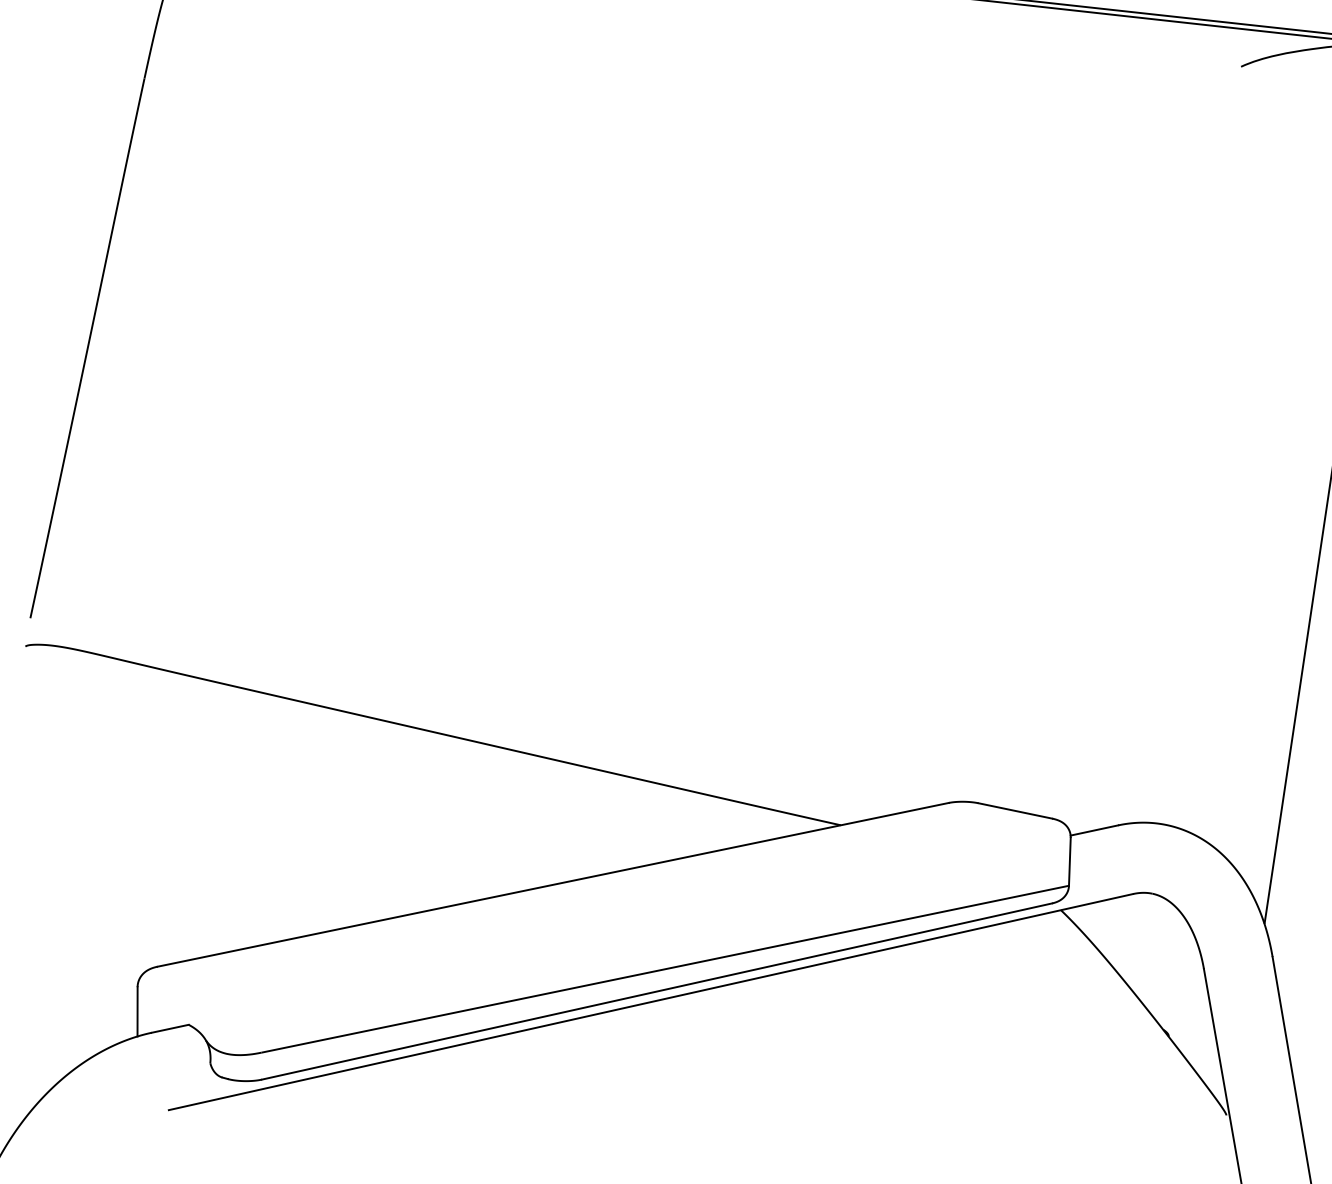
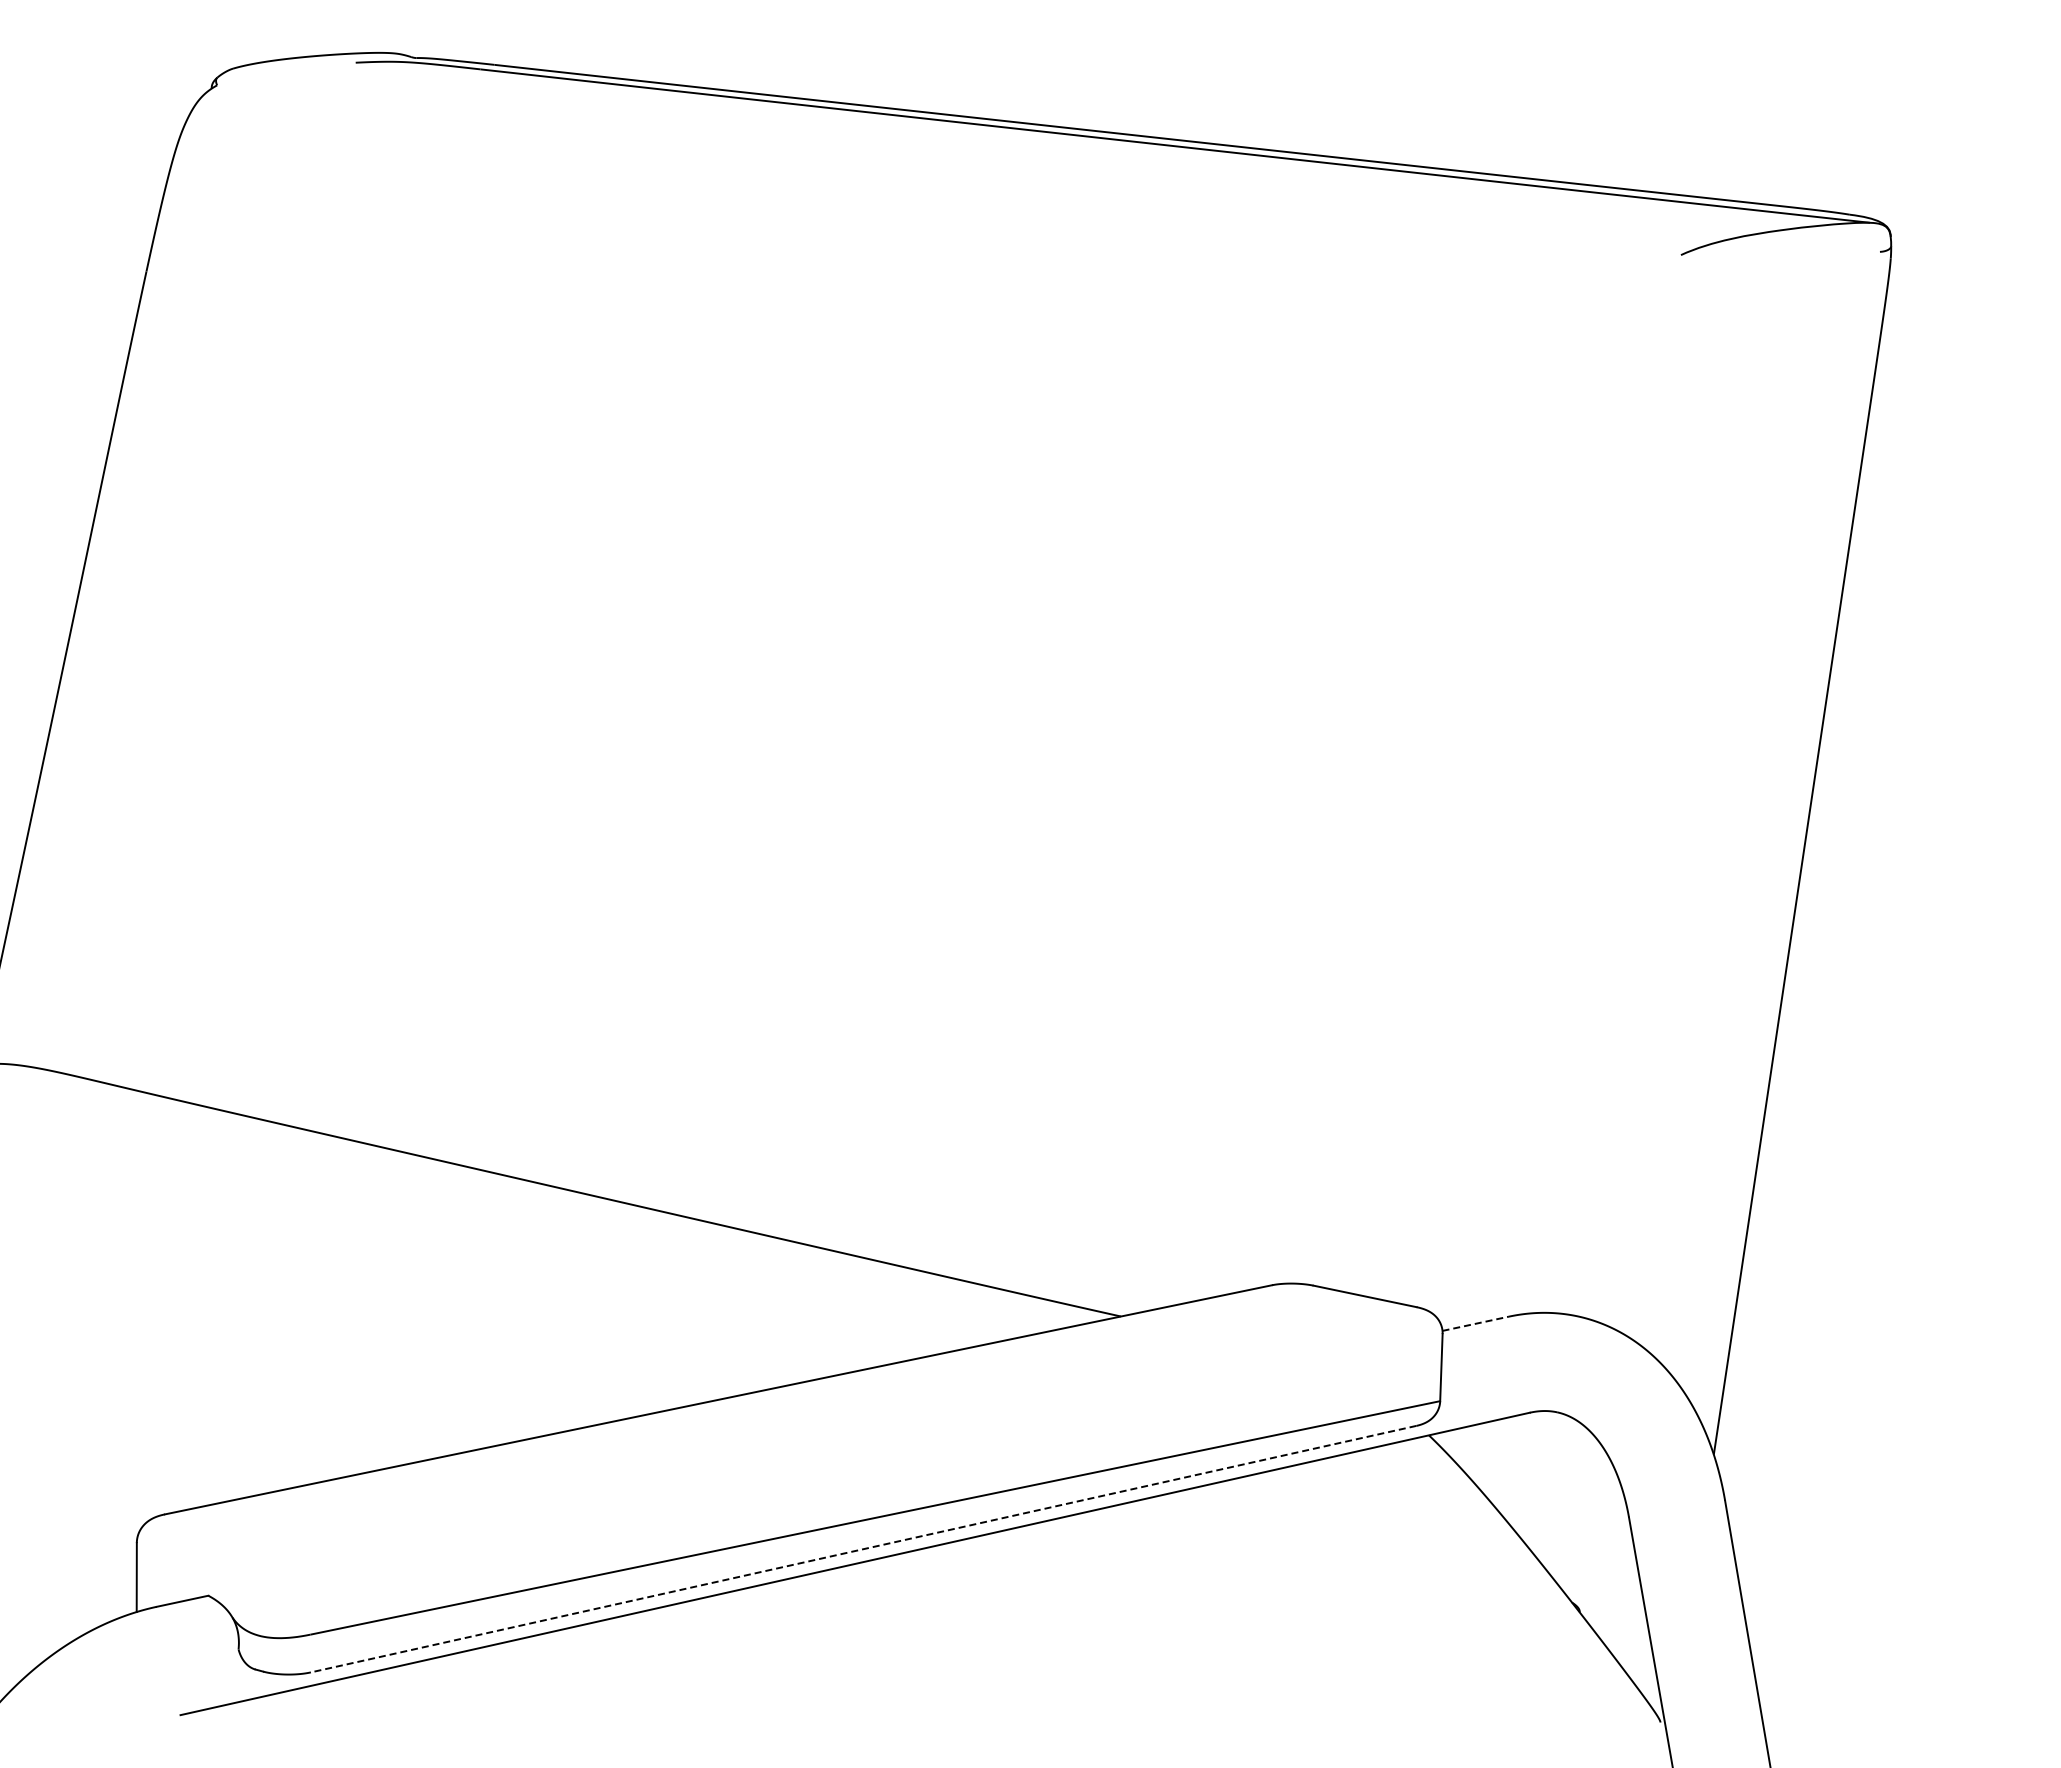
line: (1094, 830) -> (1475, 1323), solid -> dashed
line: (656, 991) -> (863, 1549), solid -> dashed

